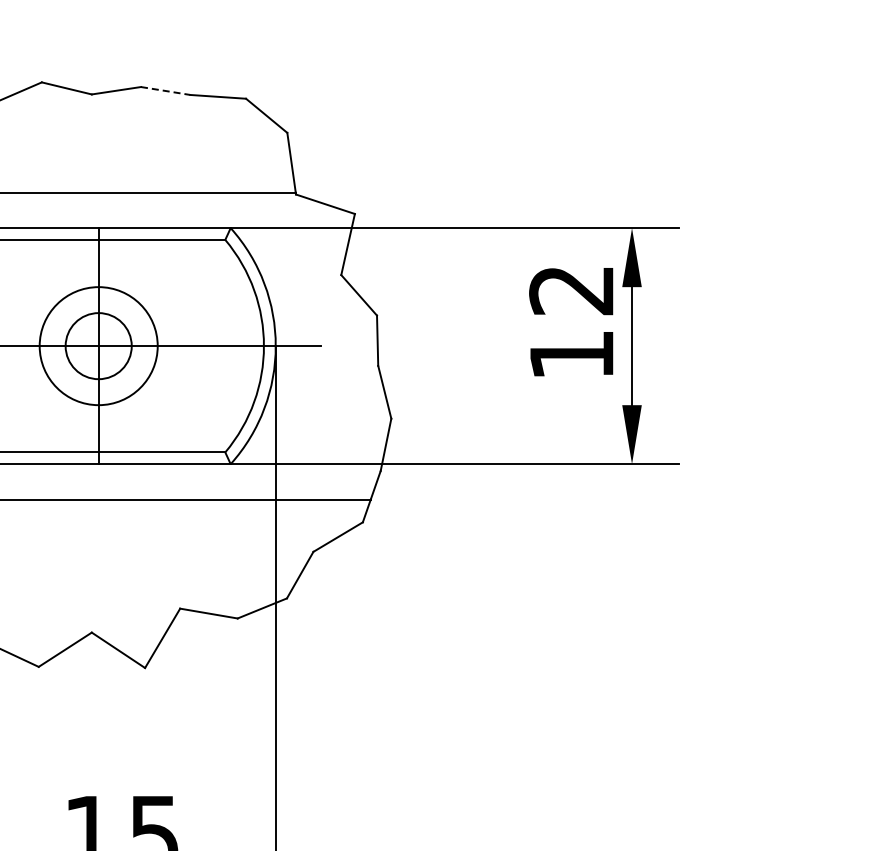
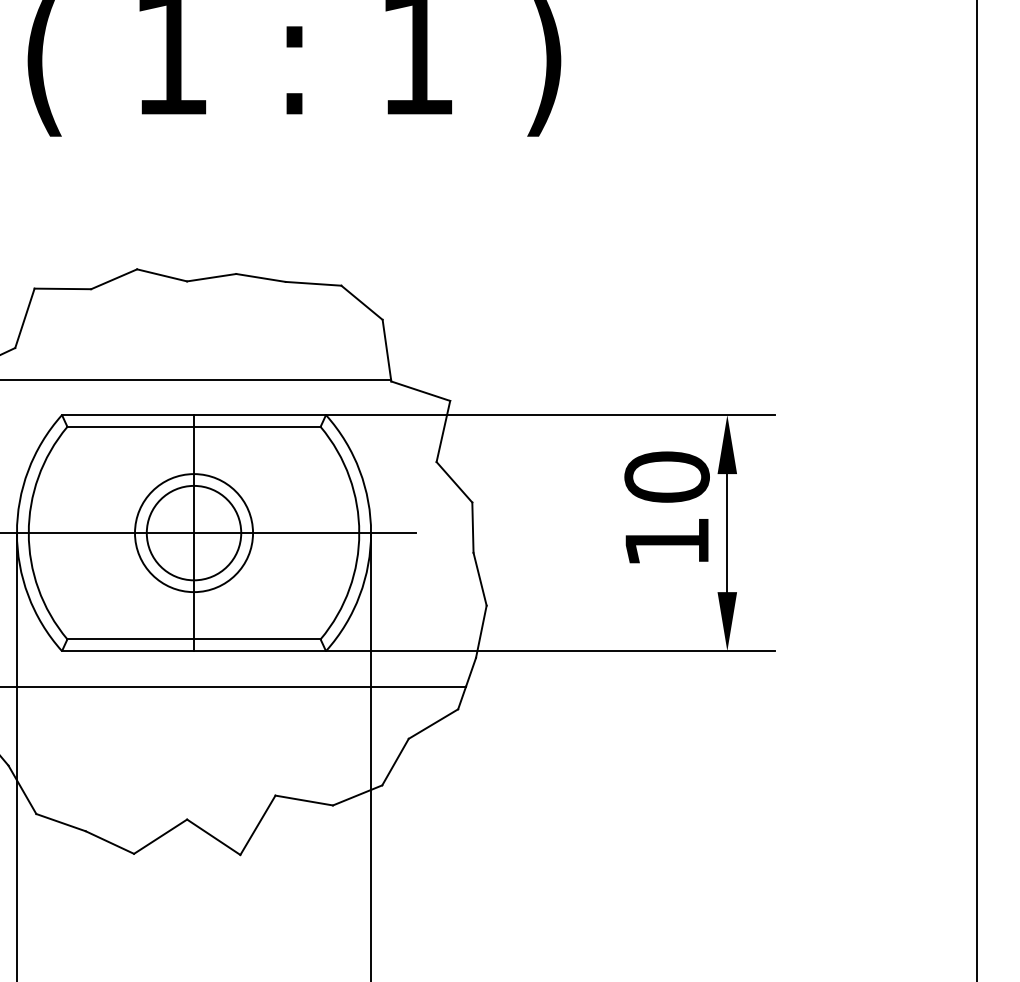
line: (166, 91) -> (261, 278), dashed -> solid
text: (571, 289) -> (666, 476), 12 -> 10
circle: (98, 345) -> (193, 532), size x1.43

